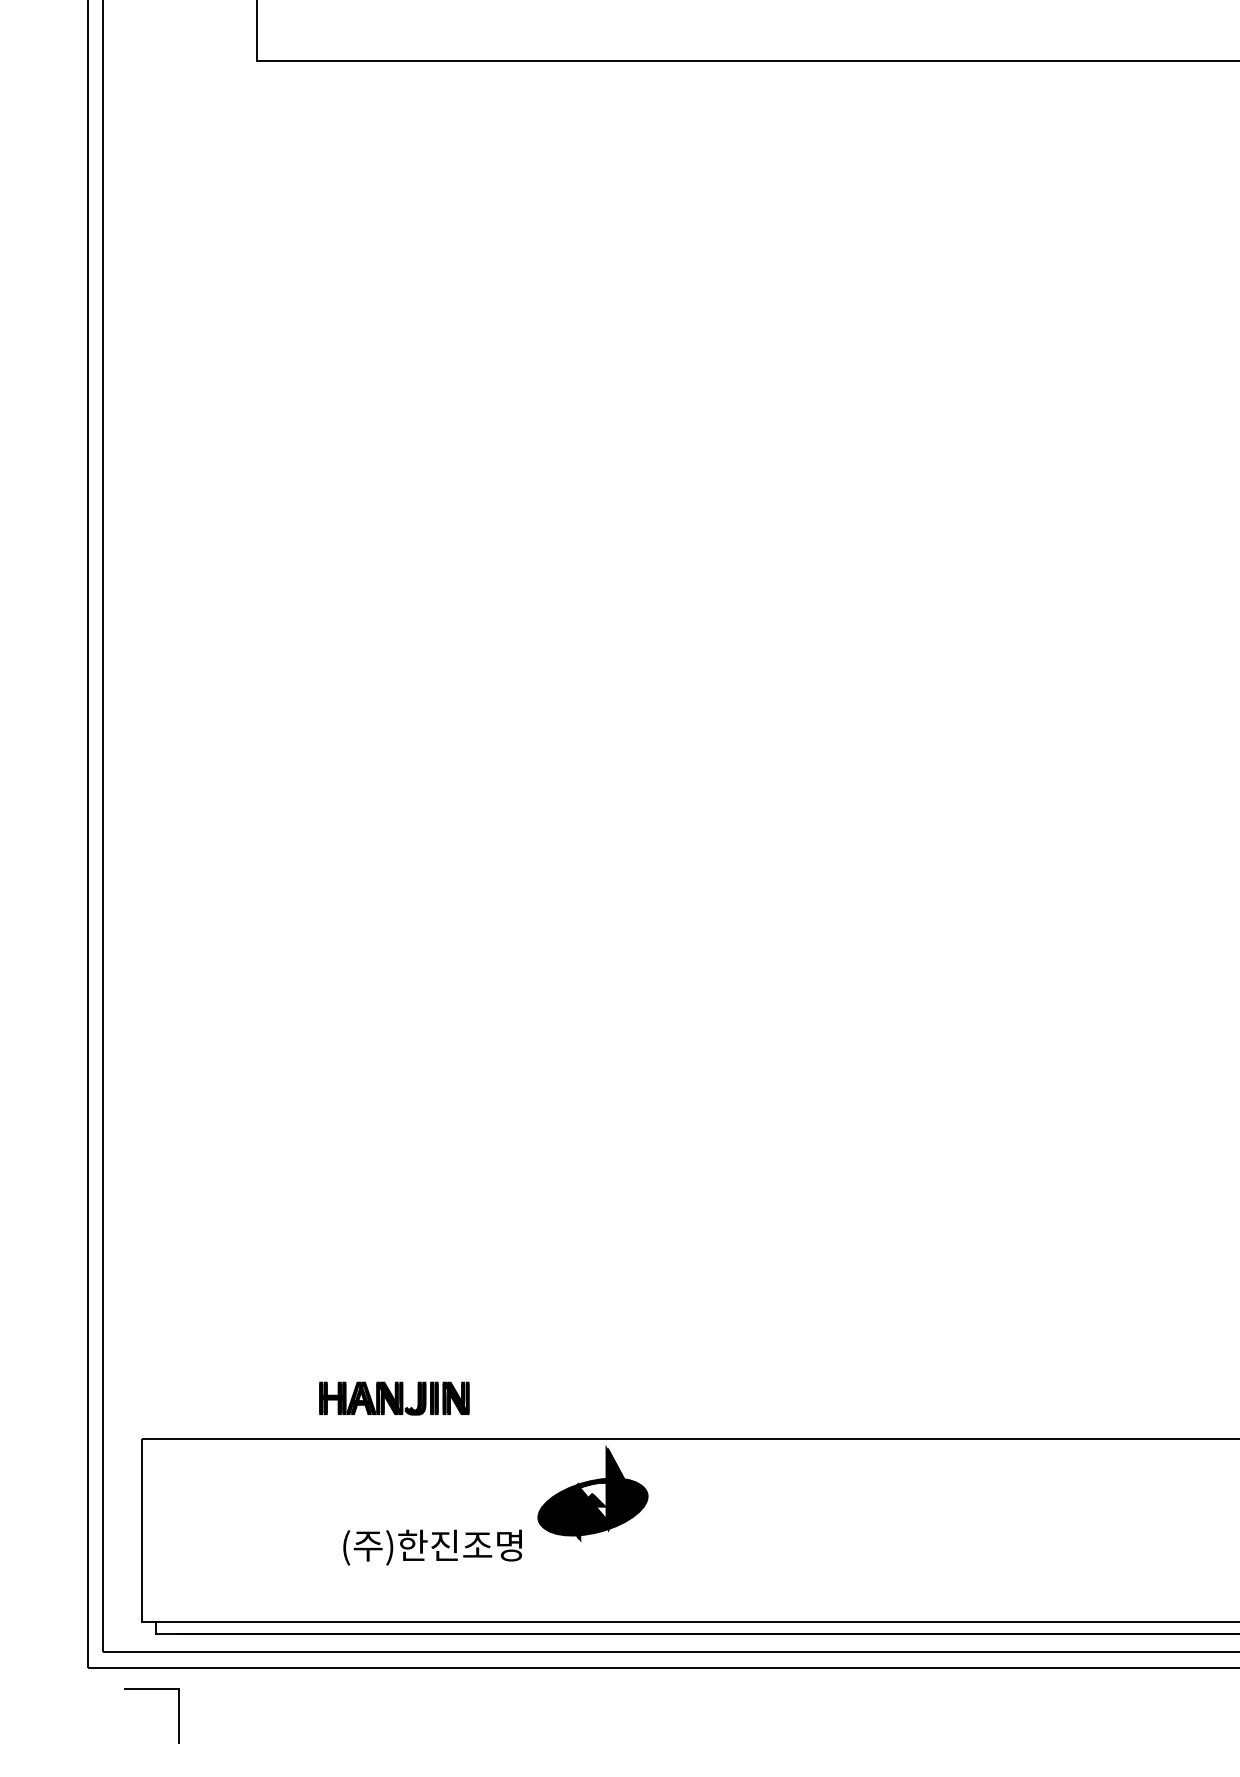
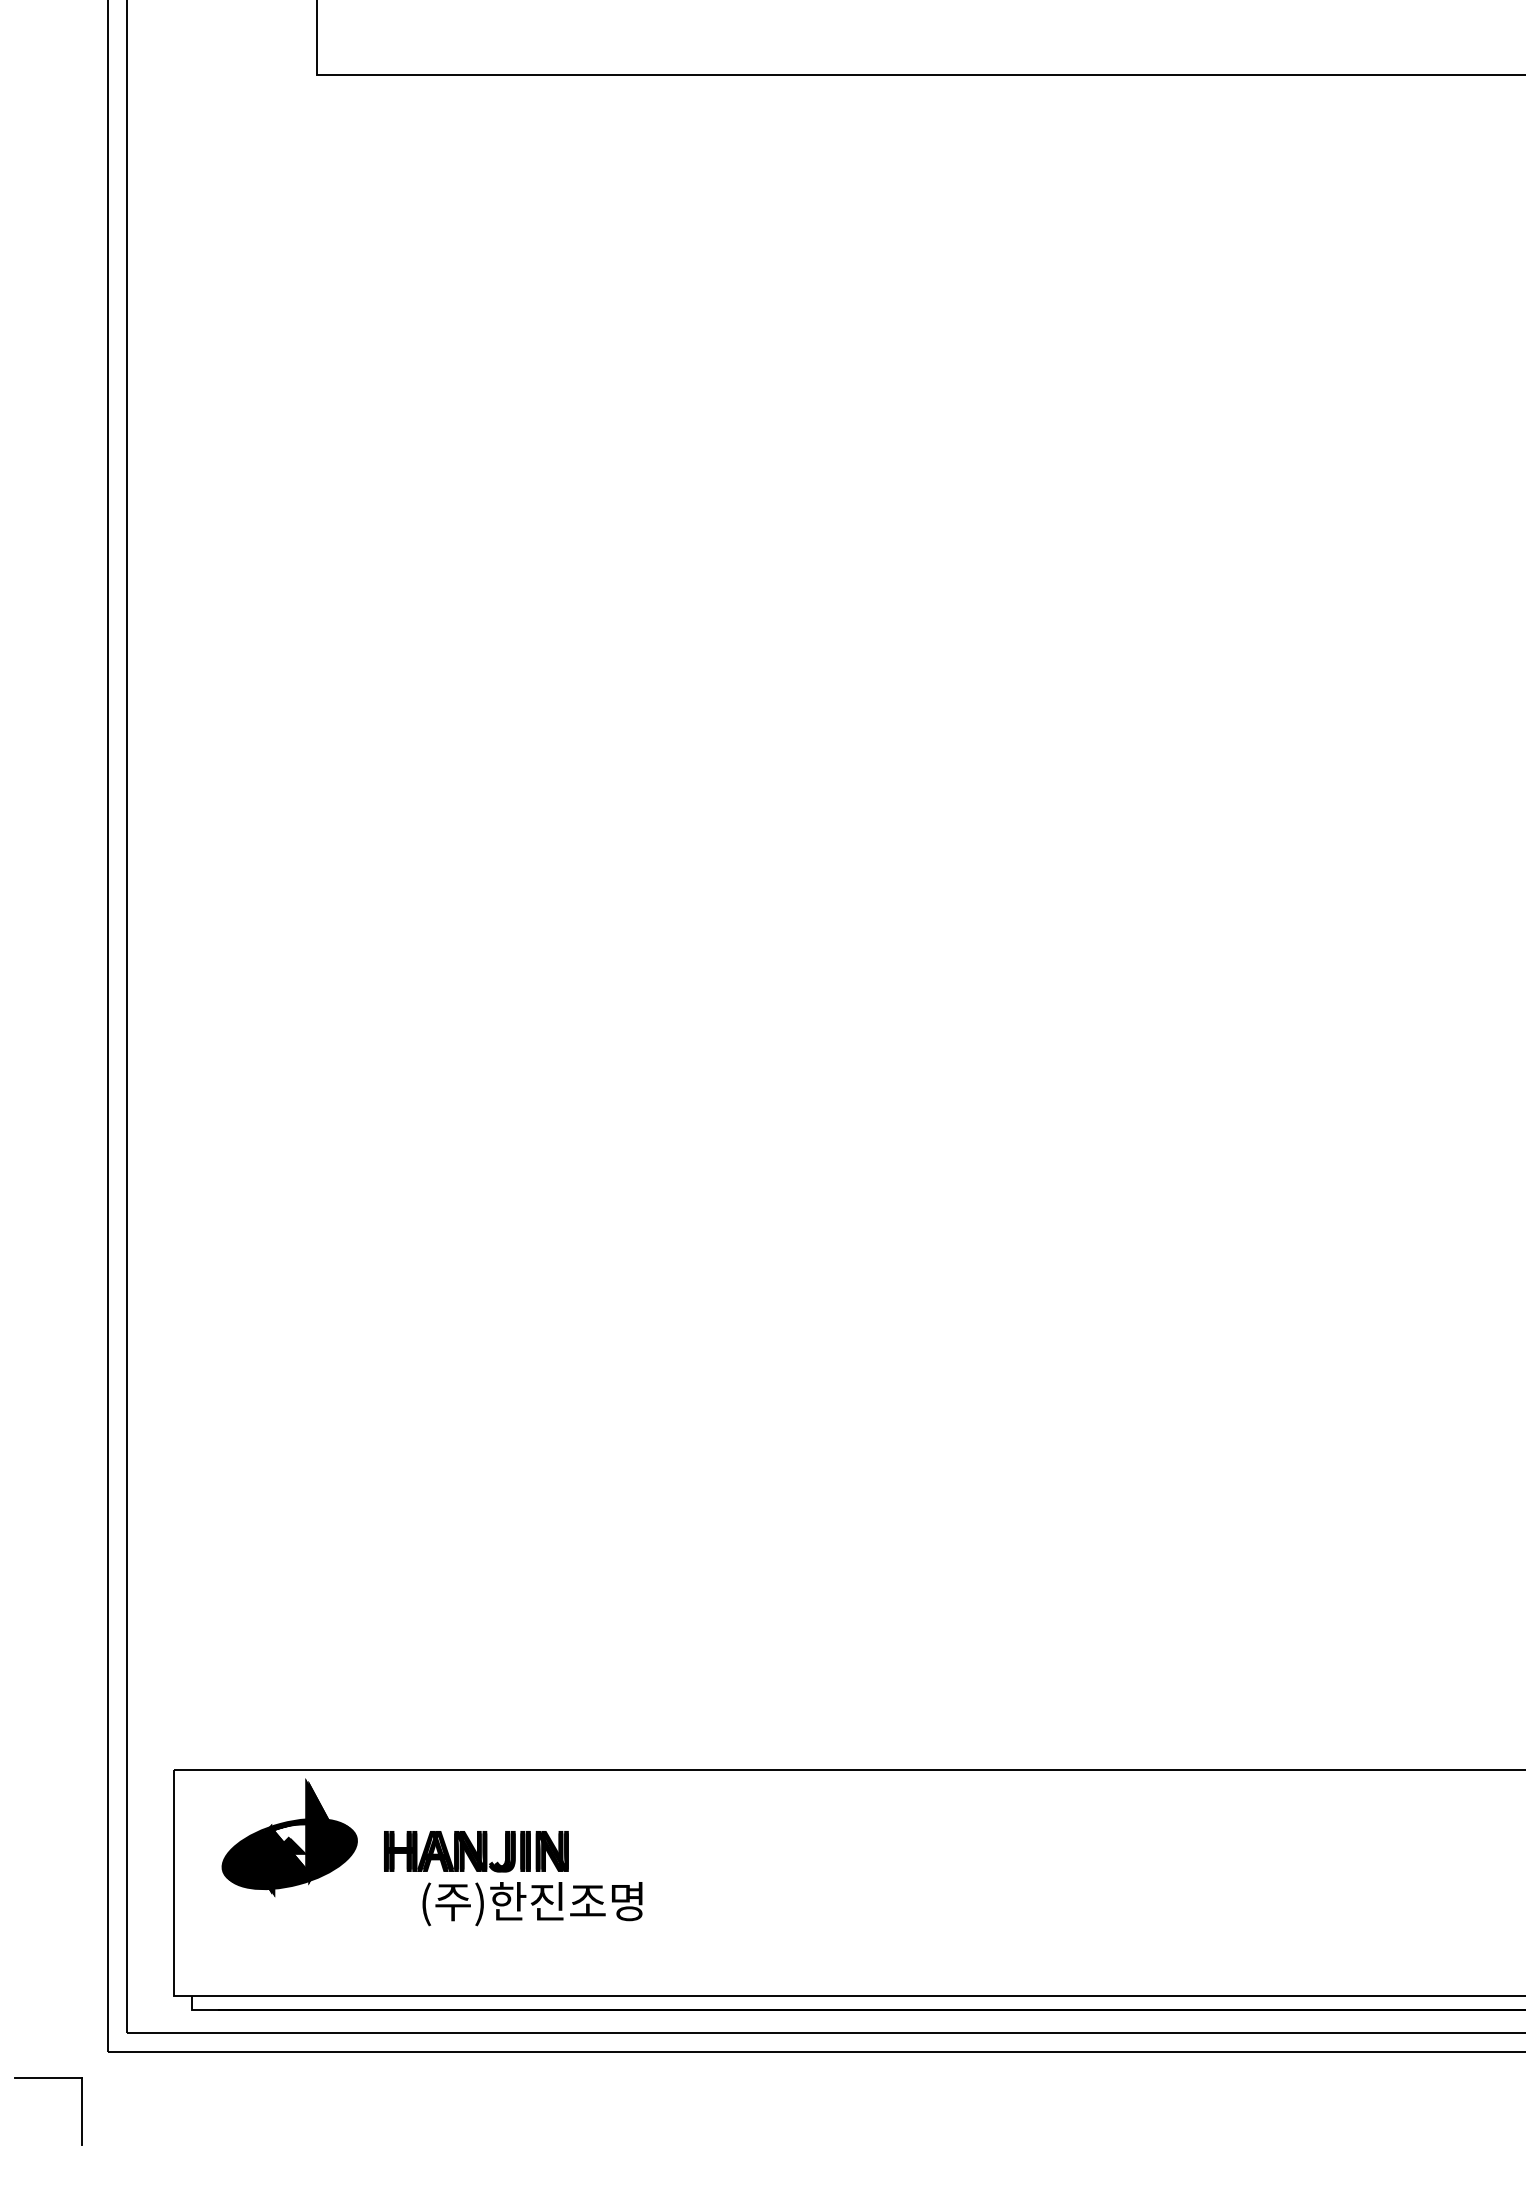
text: (394, 1398) -> (476, 1851), moved
part: (592, 1493) -> (289, 1837), moved
part: (152, 1689) -> (48, 2078), moved

